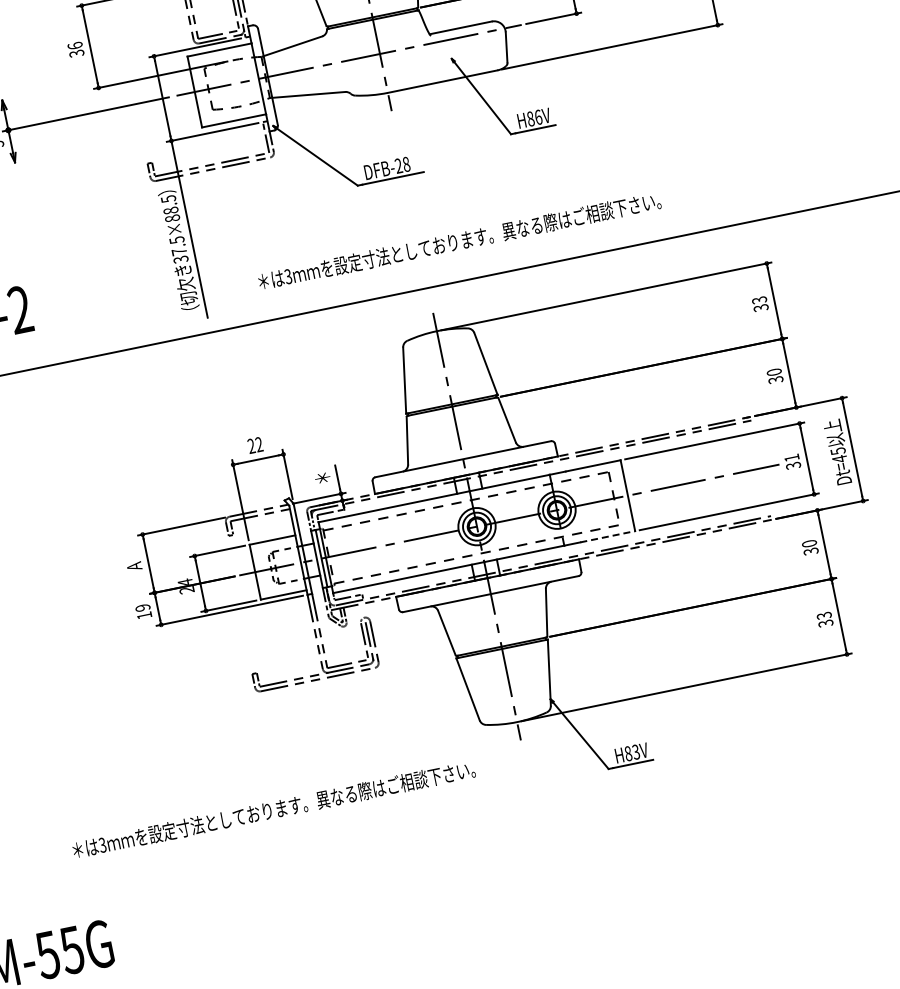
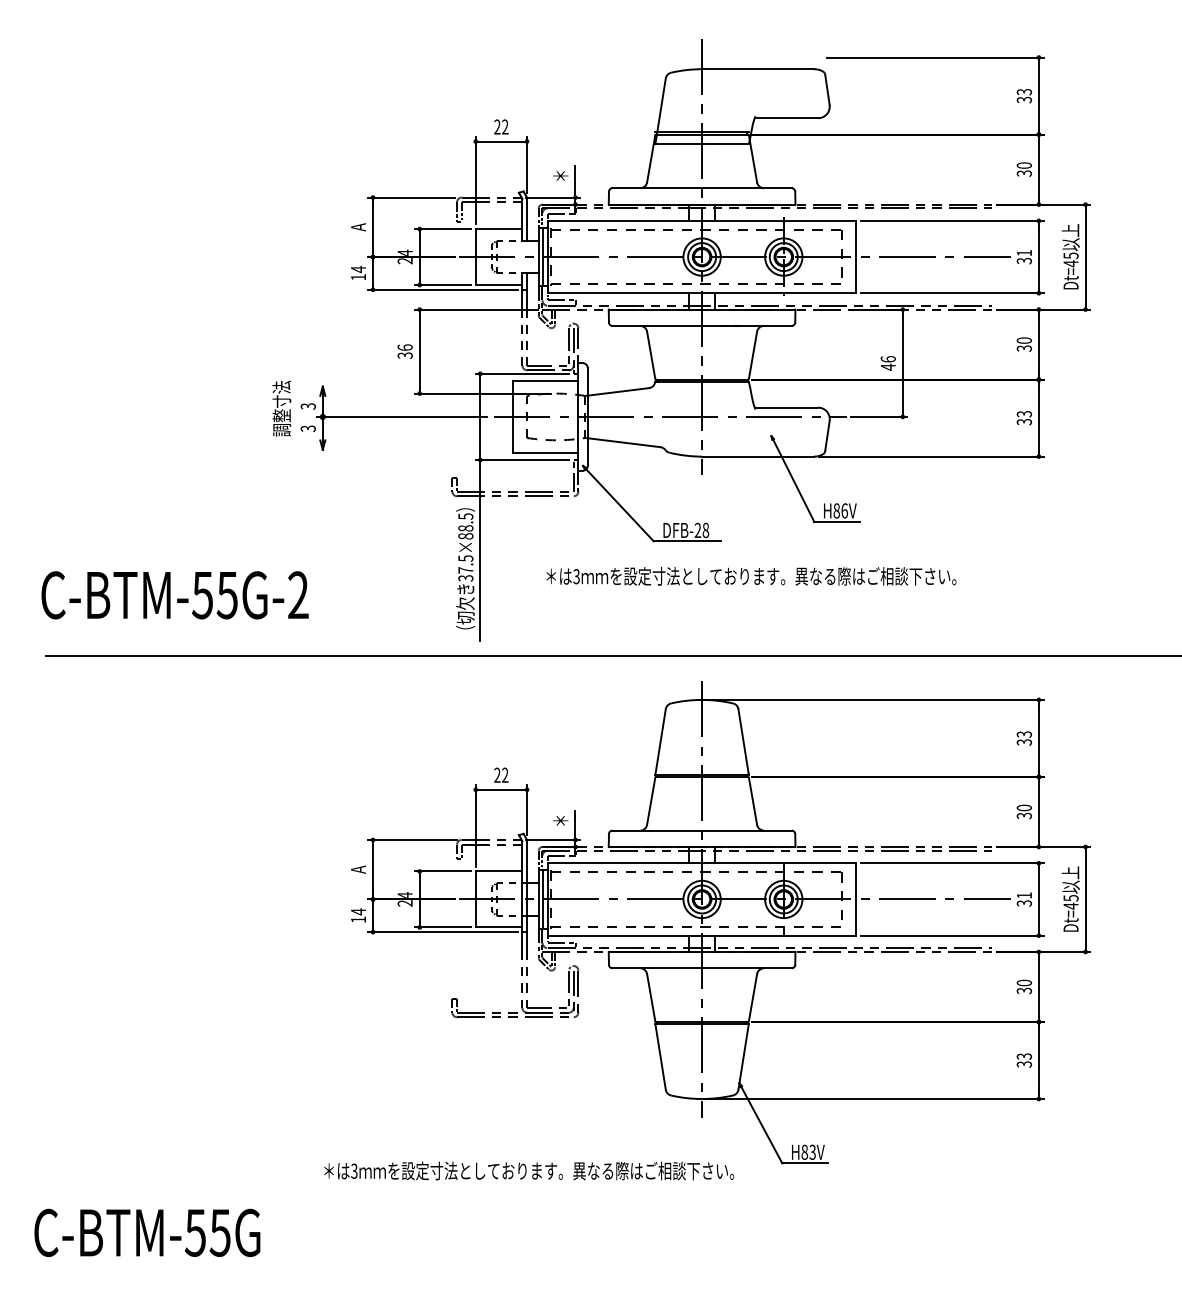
text: (459, 241) -> (751, 576), moved
line: (608, 536) -> (828, 935), dashed -> solid
text: (142, 607) -> (358, 911), 19 -> 14
text: (274, 809) -> (529, 1170), moved

